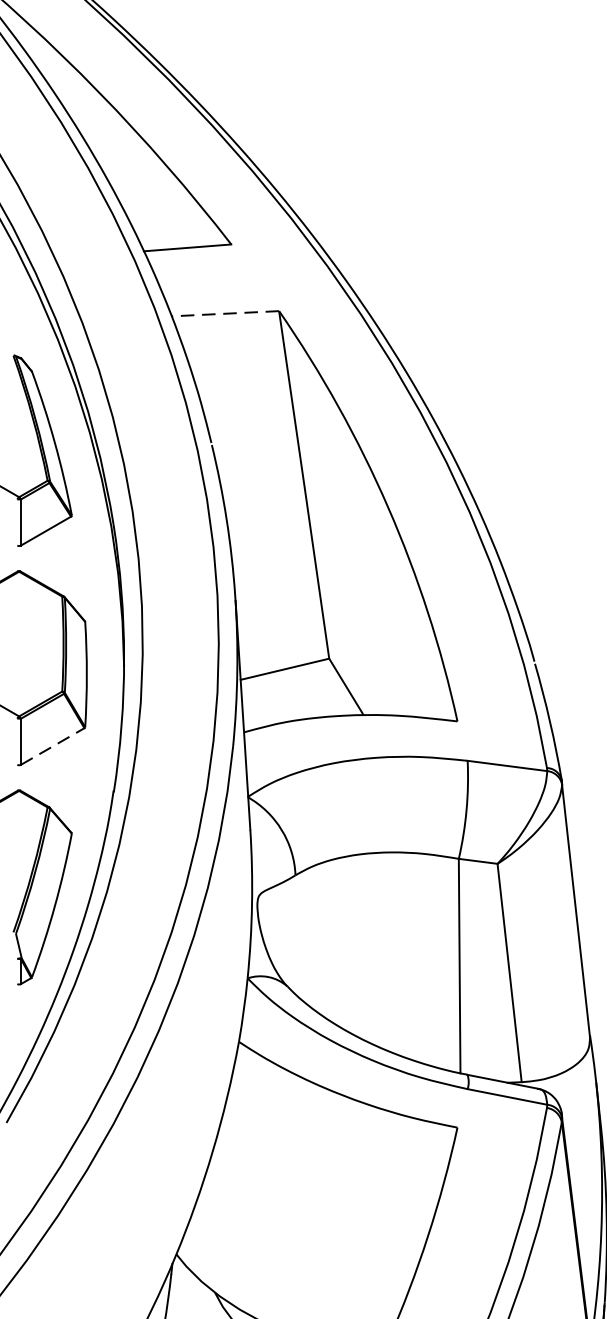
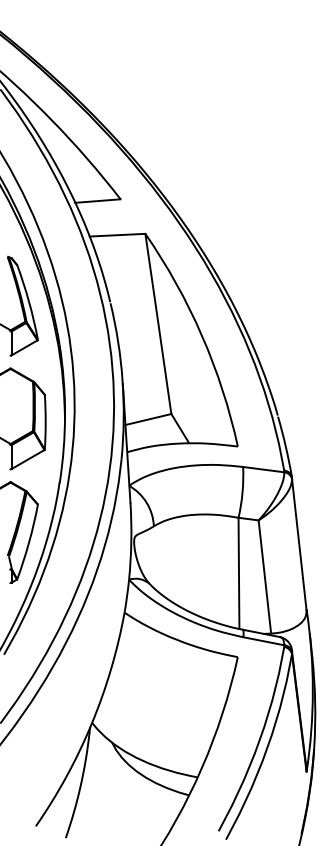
line: (225, 314) -> (117, 235), dashed -> solid
line: (53, 746) -> (28, 459), dashed -> solid

